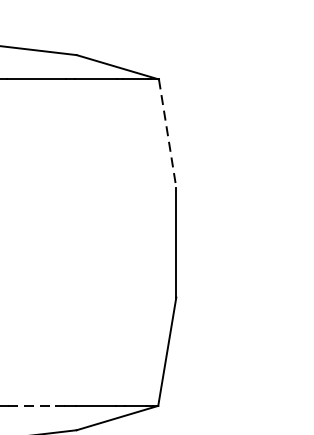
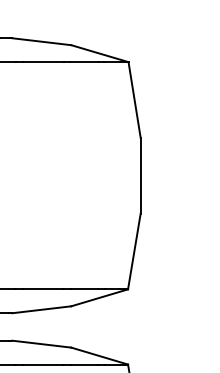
line: (167, 134) -> (134, 100), dashed -> solid
line: (36, 406) -> (43, 289), dashed -> solid

